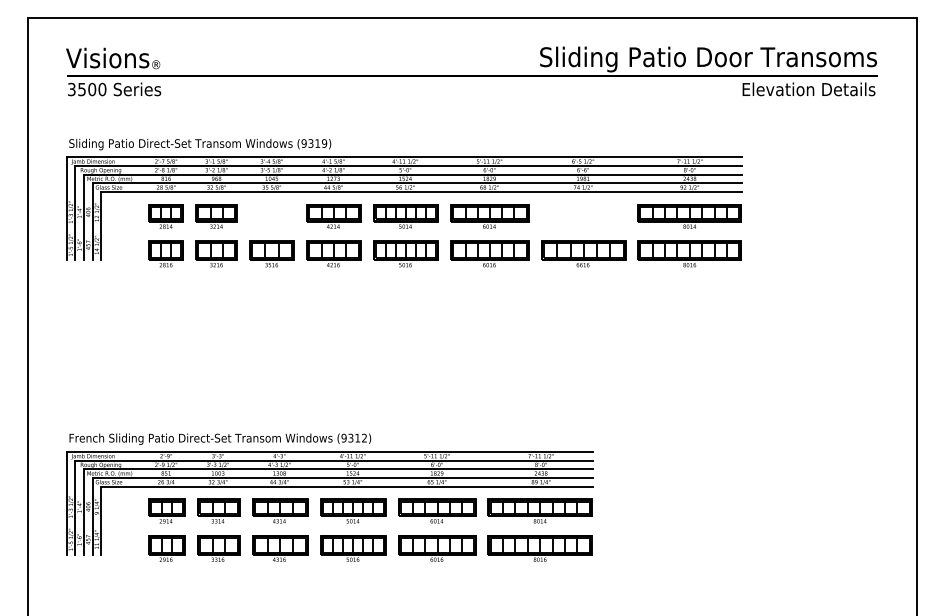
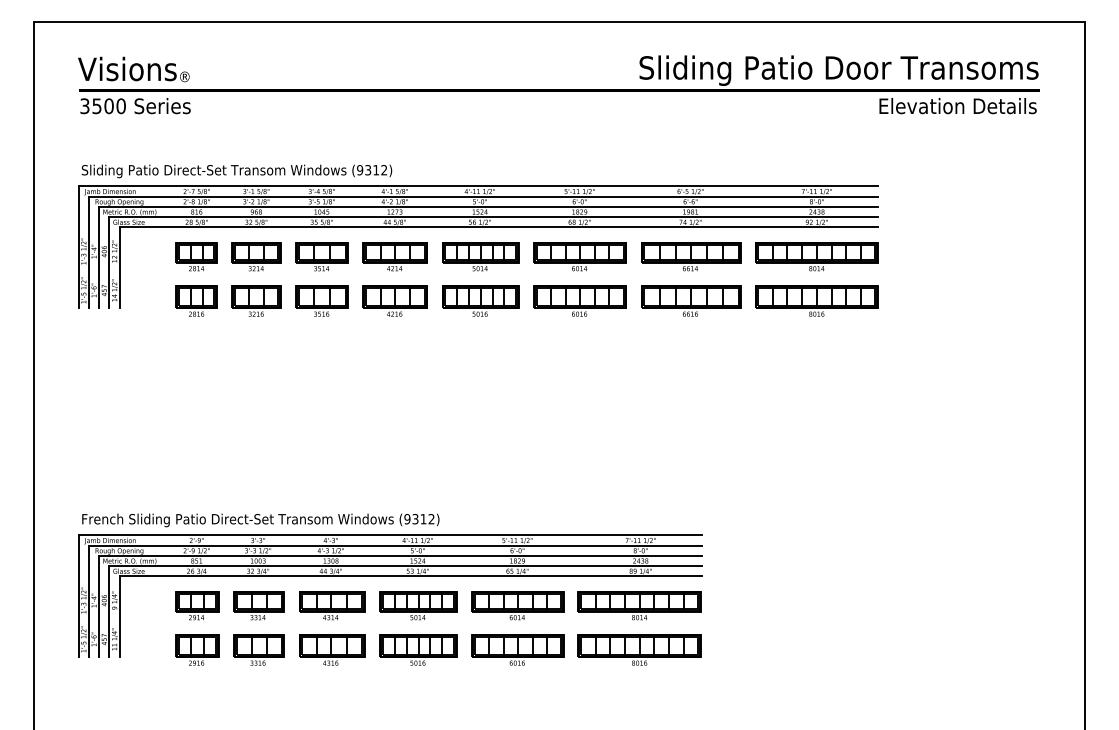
text: (324, 143) -> (384, 170), (9319) -> (9312)
part: (271, 216) -> (321, 256), added
part: (583, 216) -> (691, 256), added

